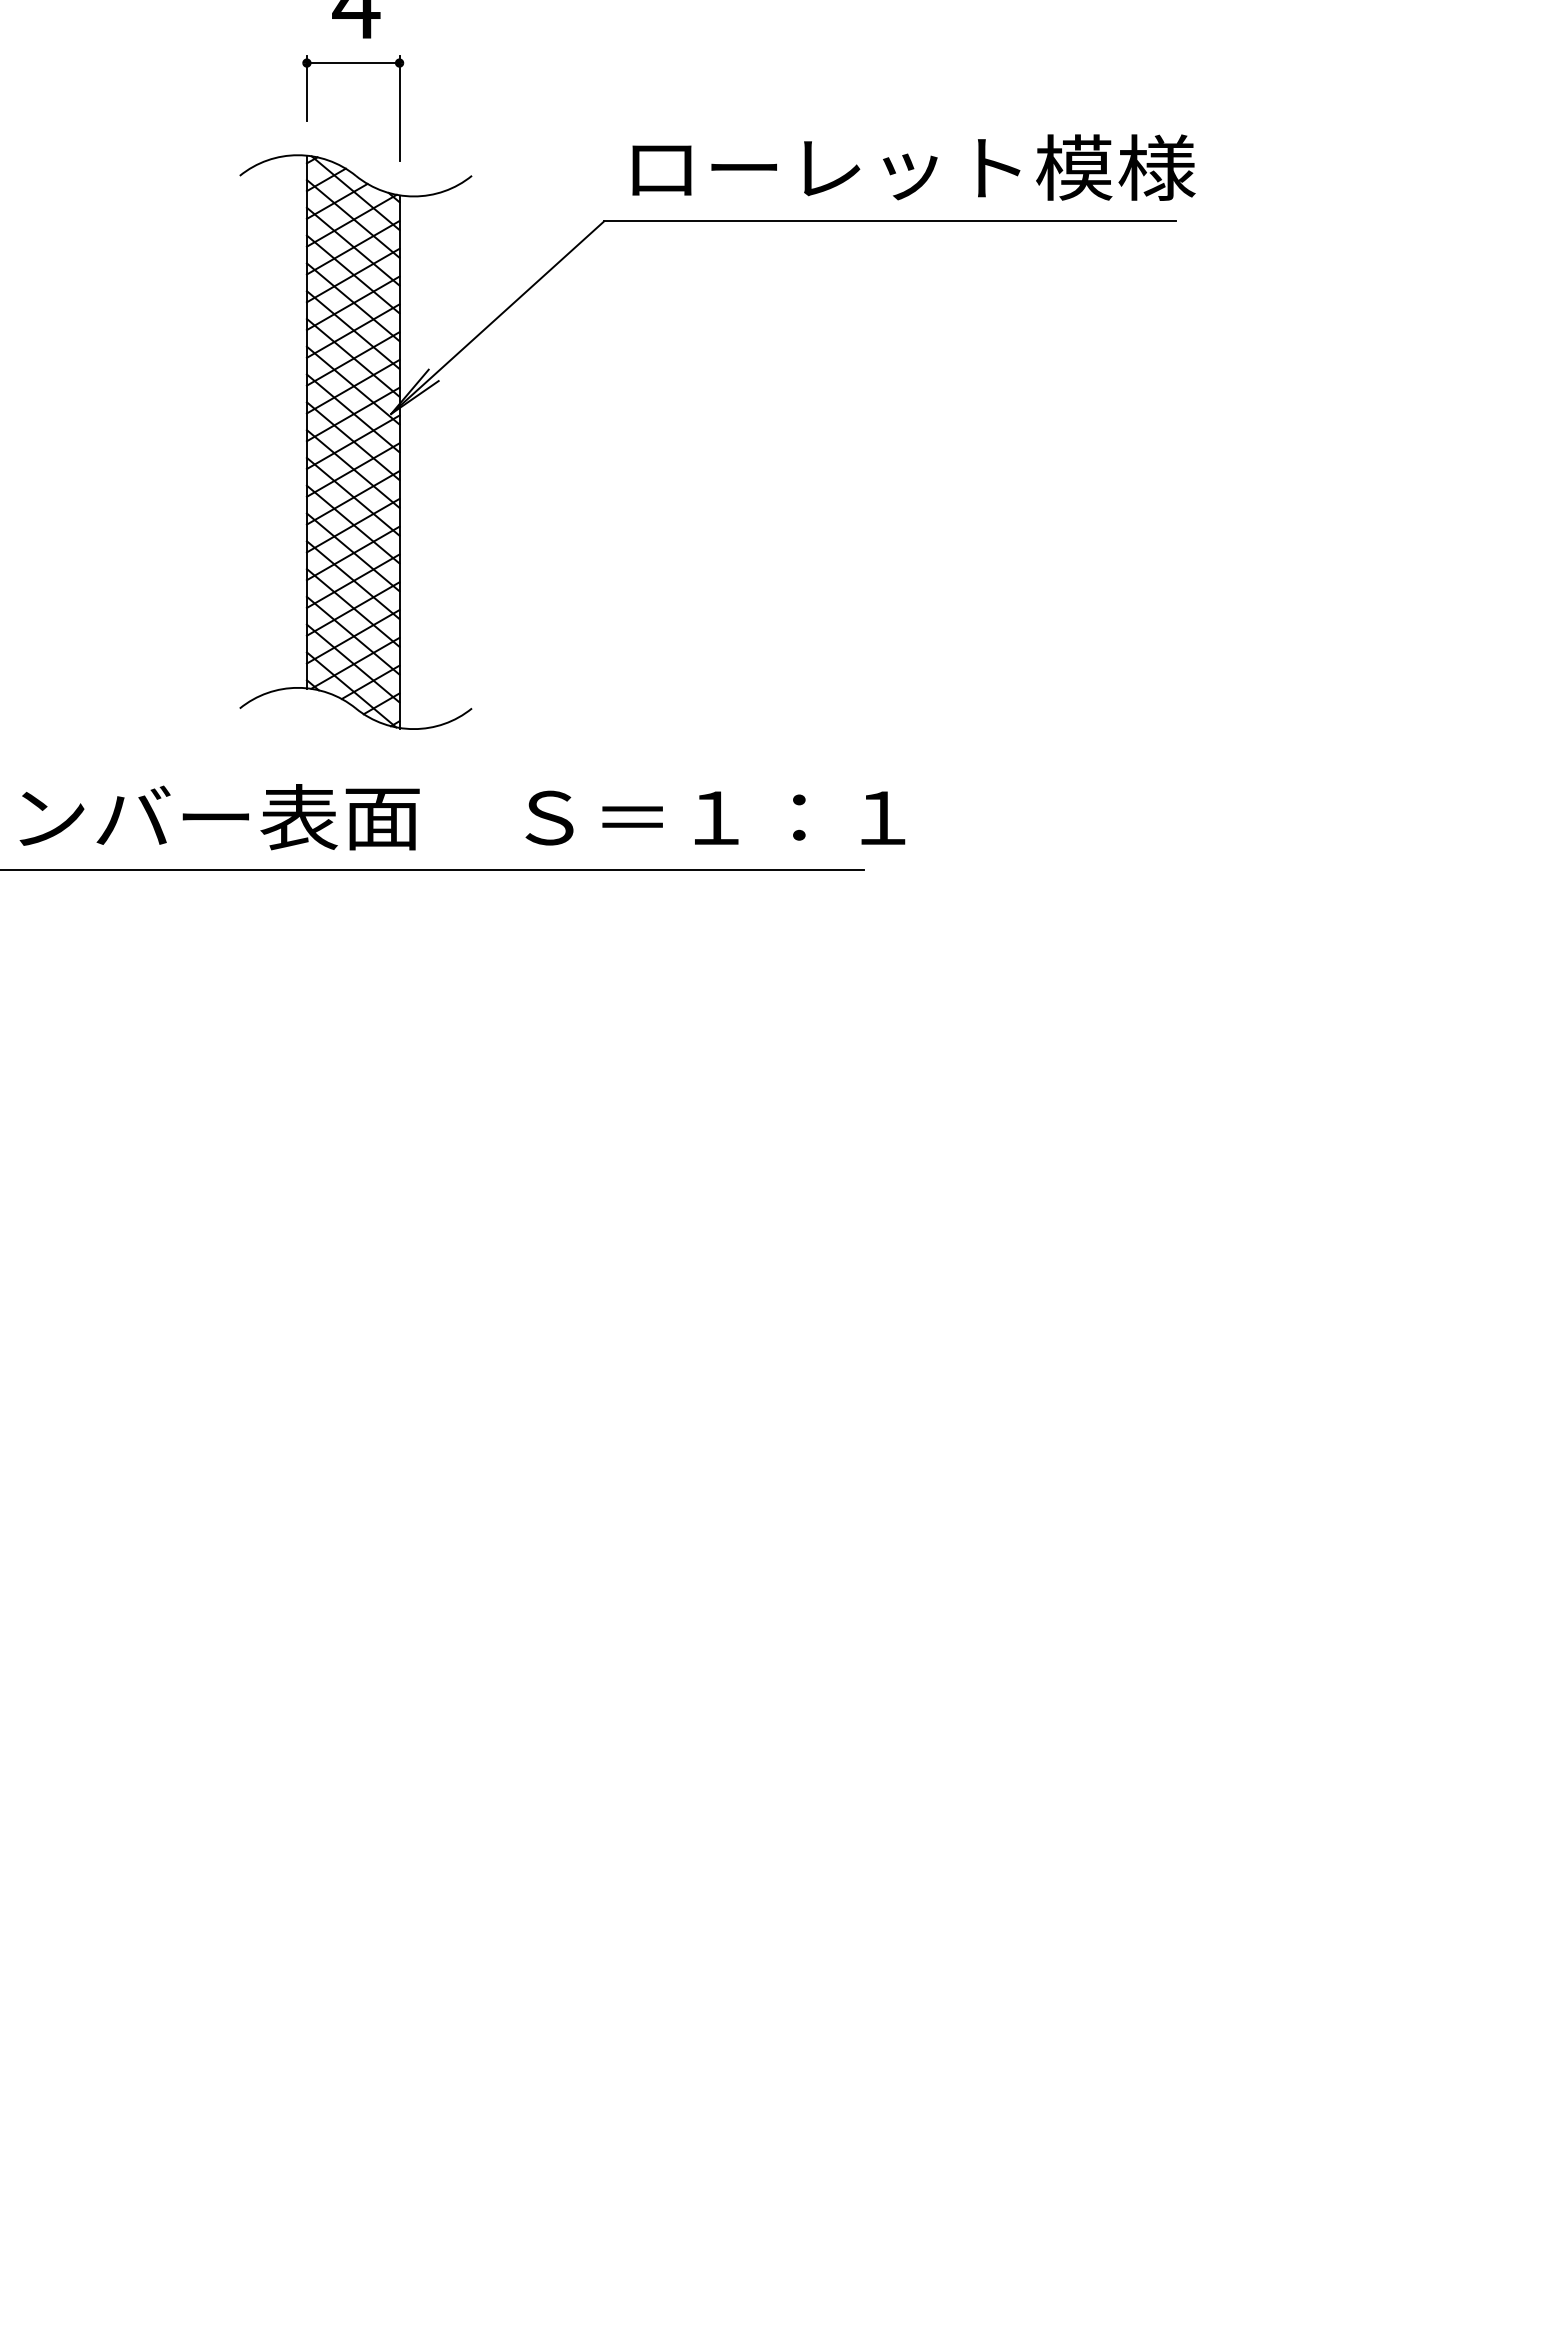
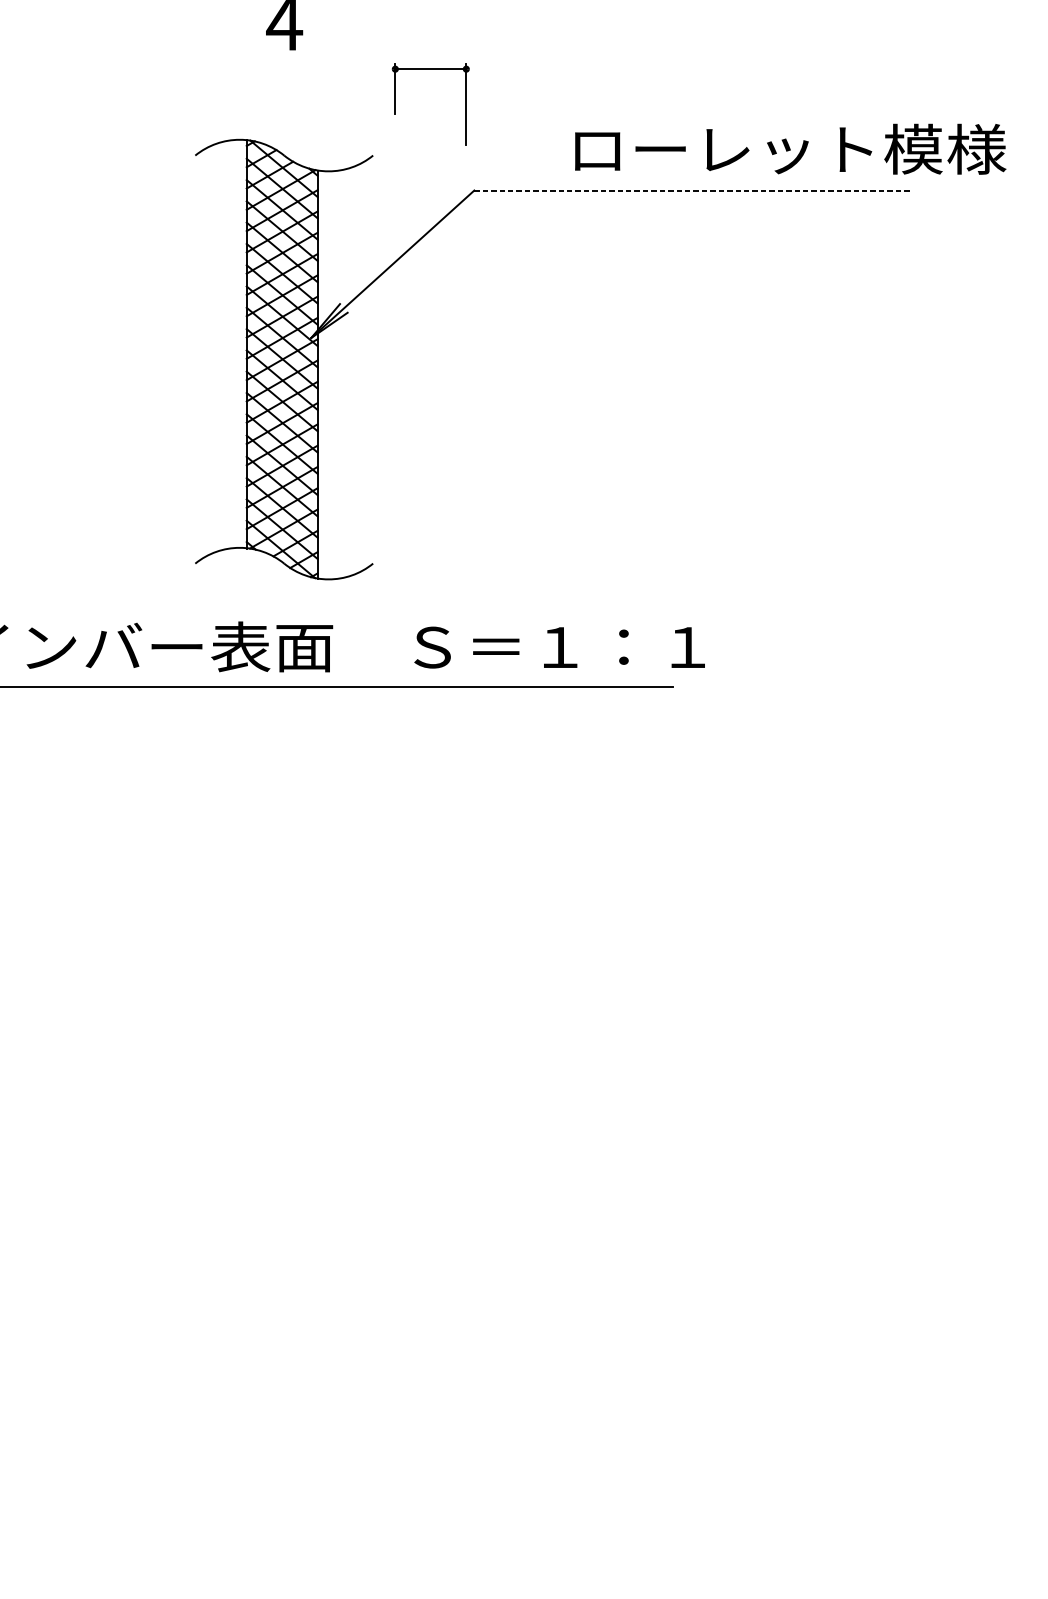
part: (353, 63) -> (431, 69), moved
text: (913, 167) -> (790, 149), moved
line: (890, 221) -> (693, 190), solid -> dashed

